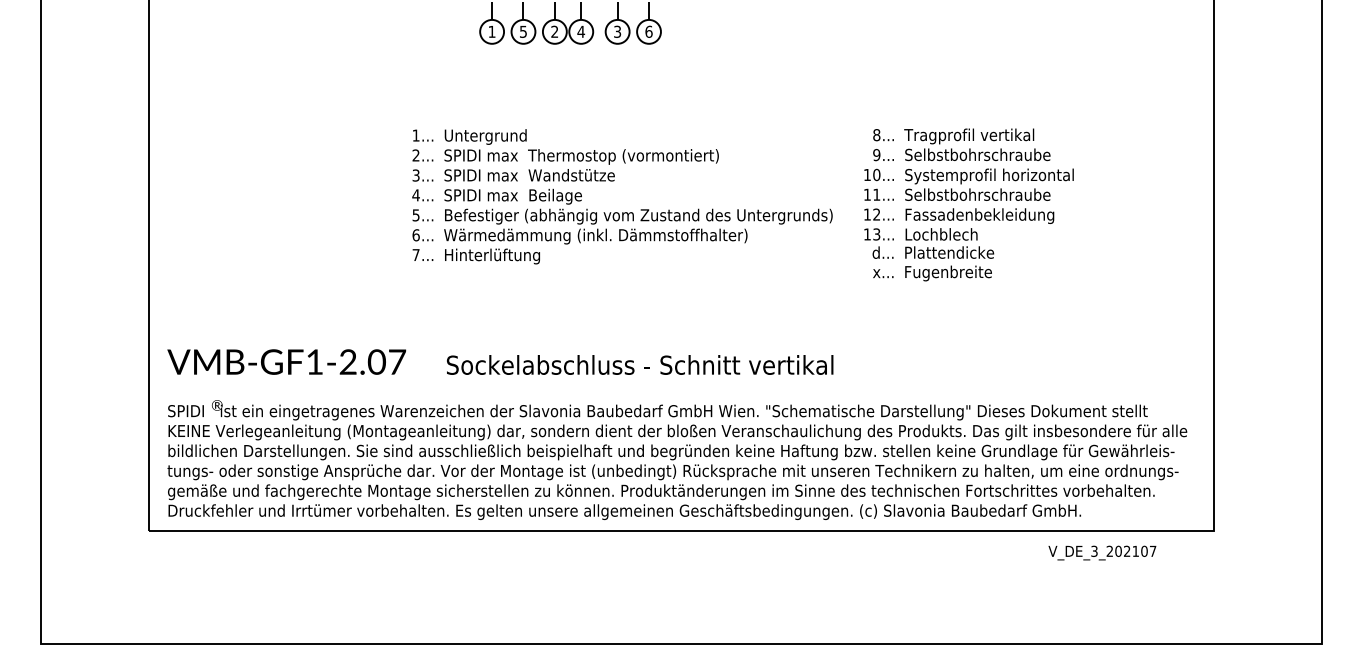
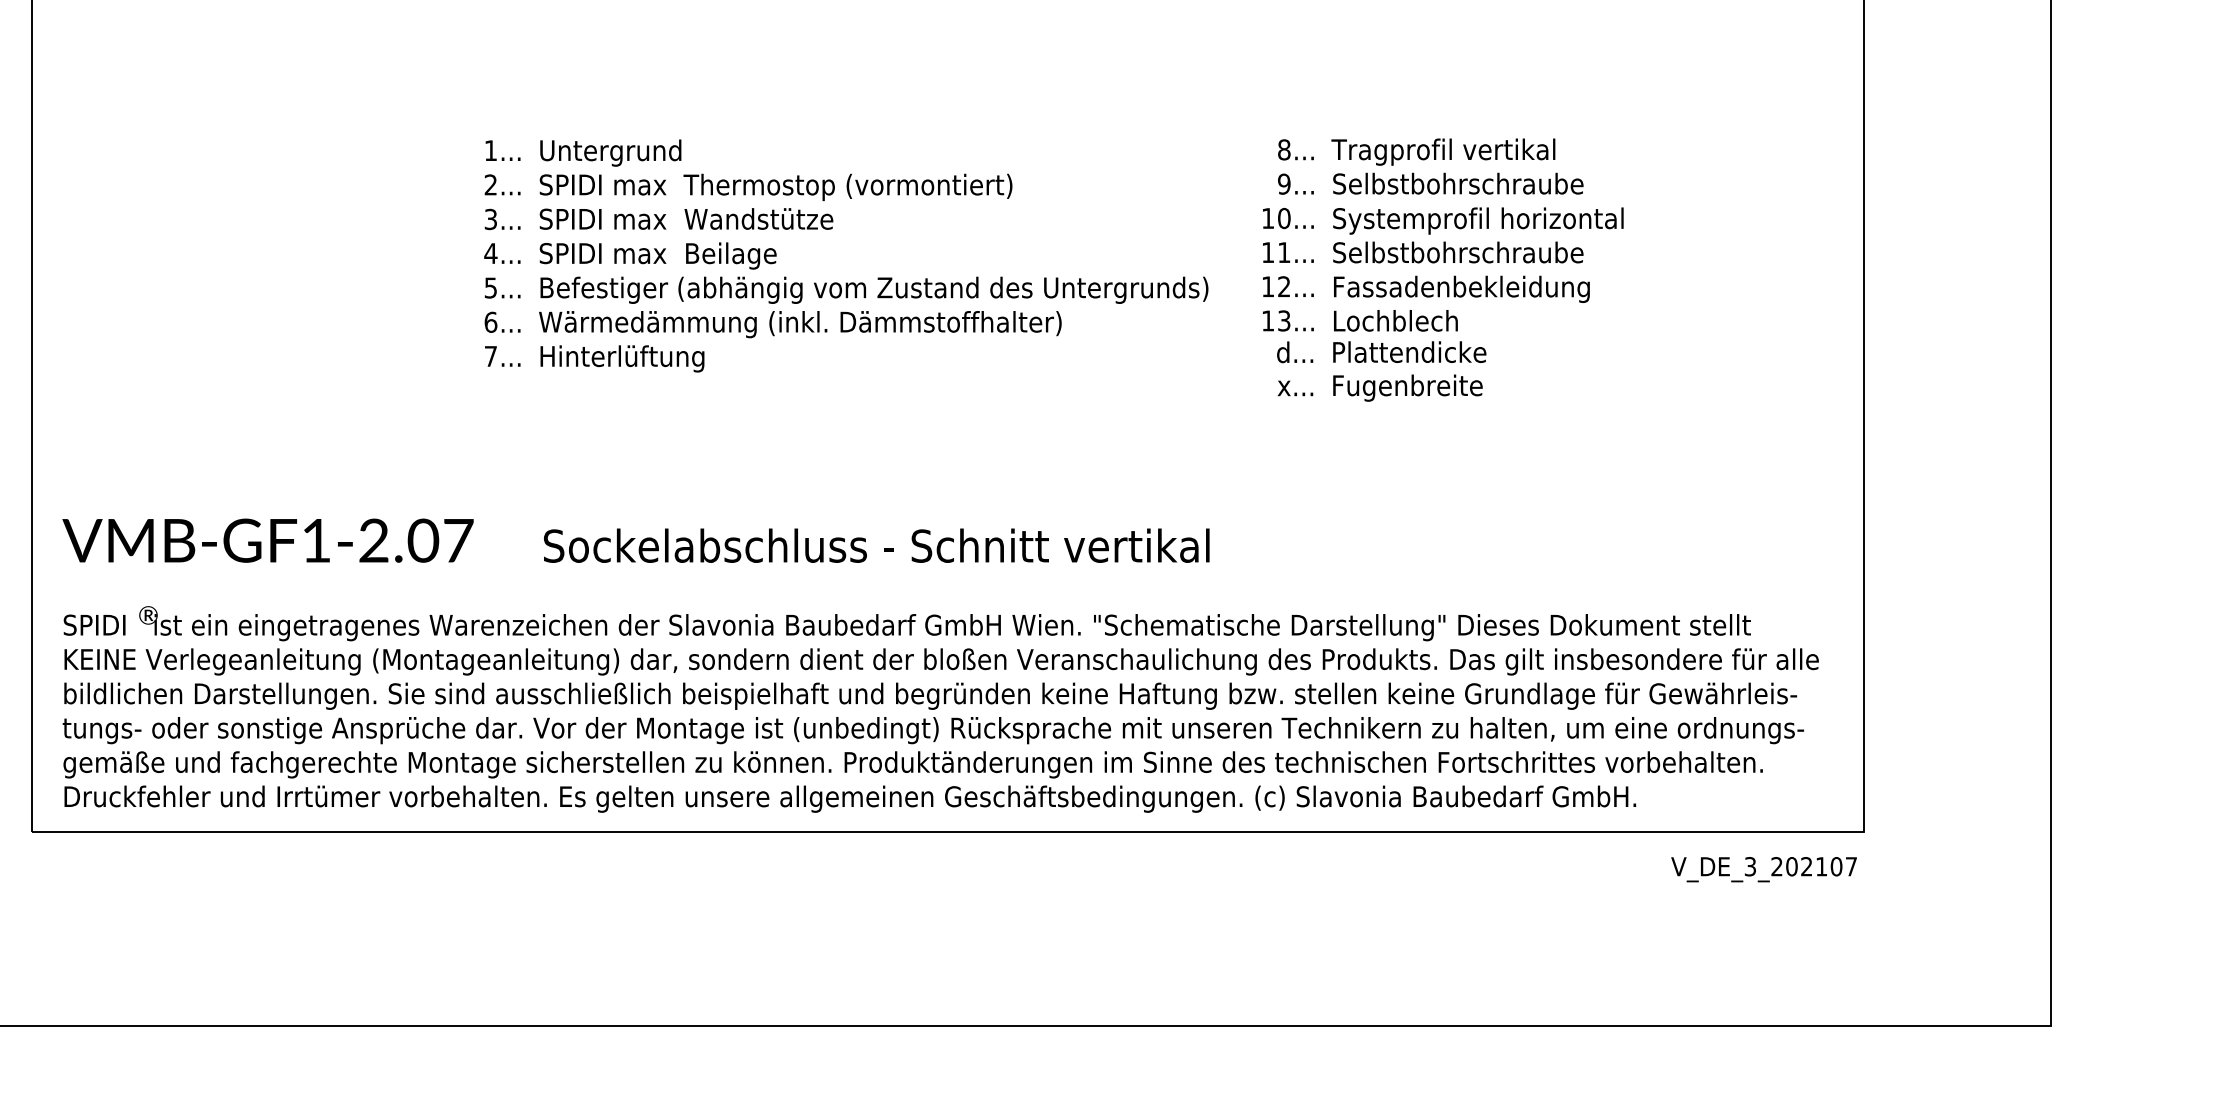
text: (1102, 552) -> (1764, 868), moved

